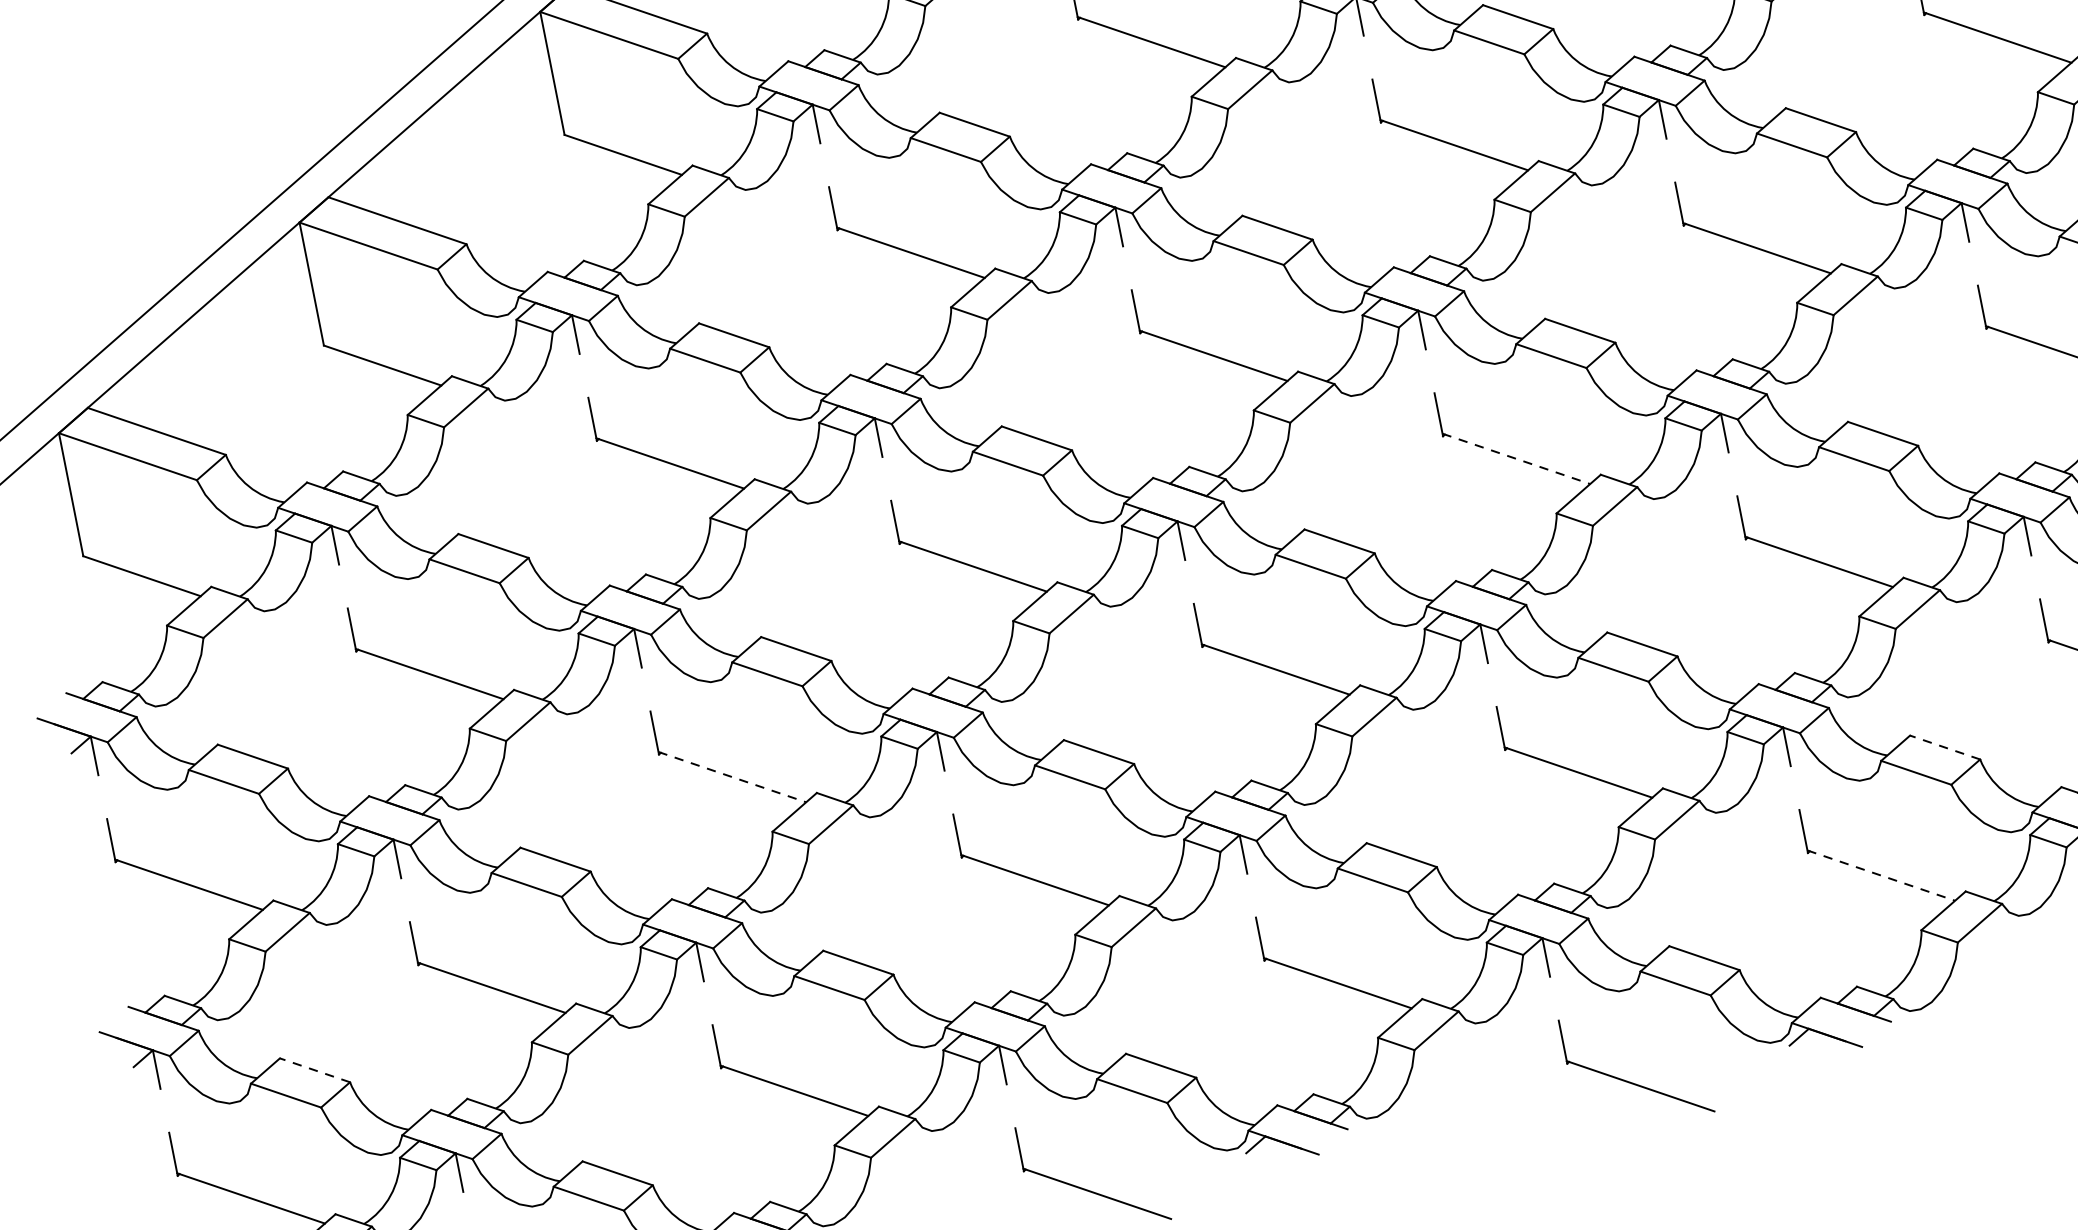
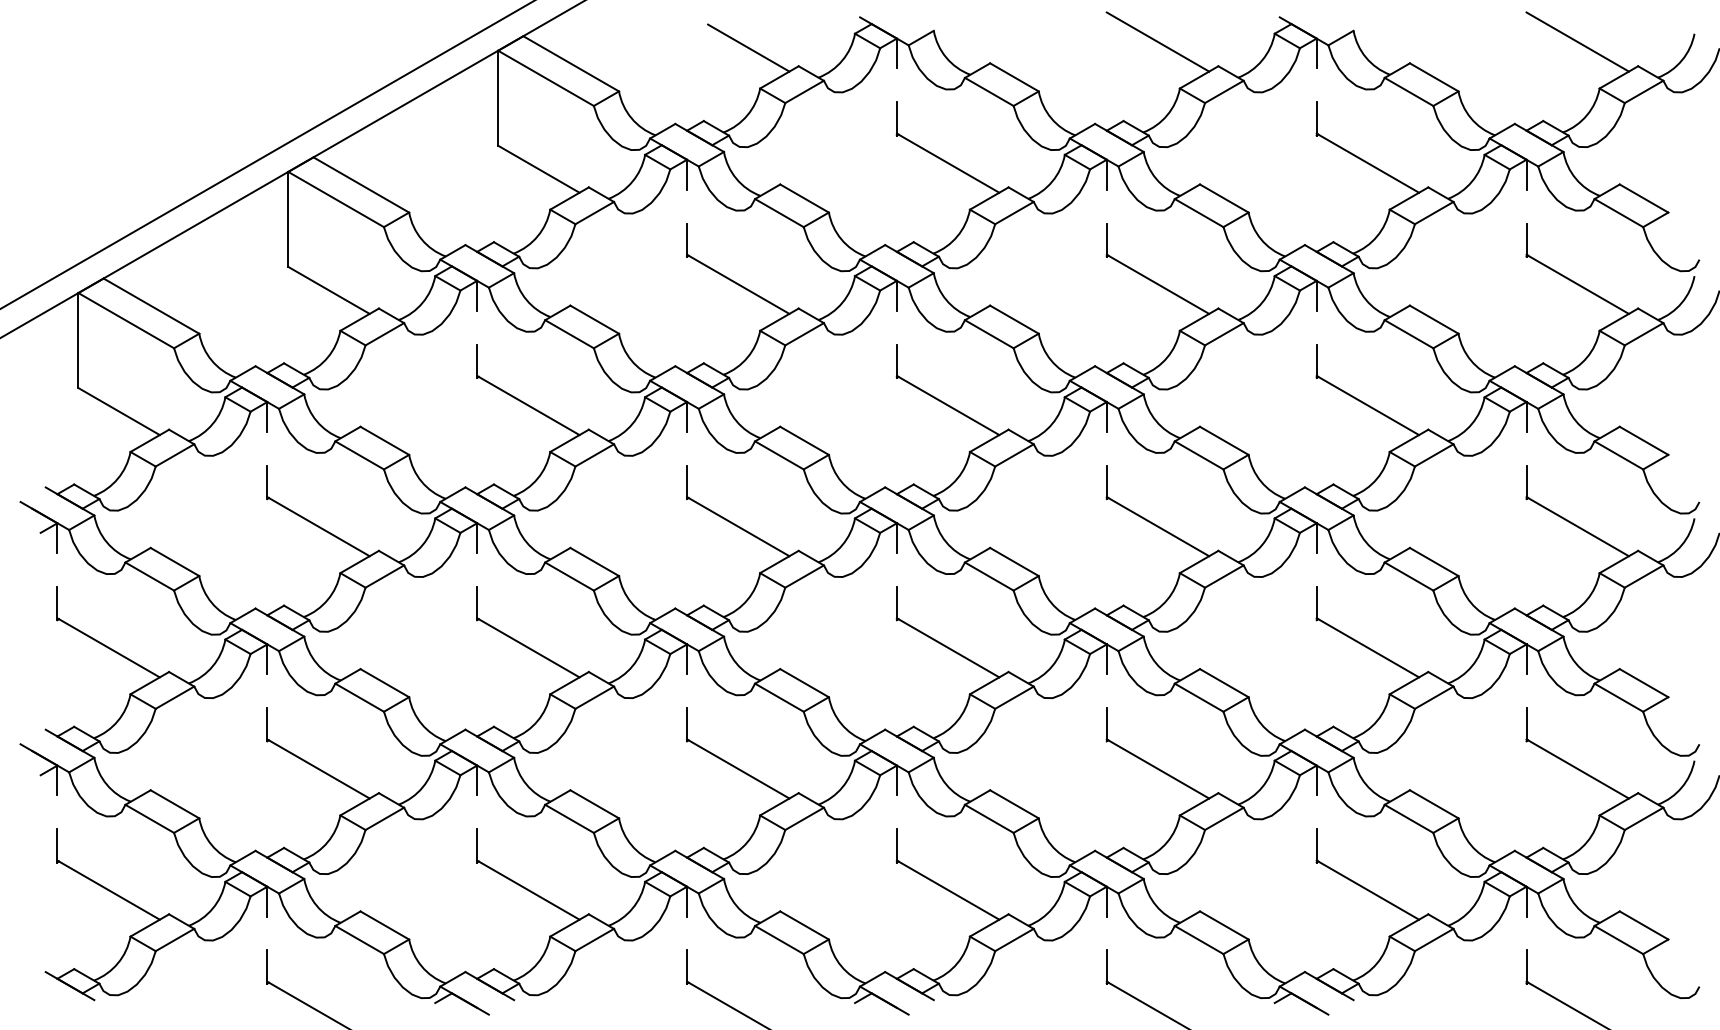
line: (1517, 458) -> (1158, 526), dashed -> solid
line: (1944, 747) -> (1433, 804), dashed -> solid
line: (732, 777) -> (528, 648), dashed -> solid
line: (1882, 875) -> (1368, 890), dashed -> solid
line: (314, 1070) -> (174, 804), dashed -> solid

